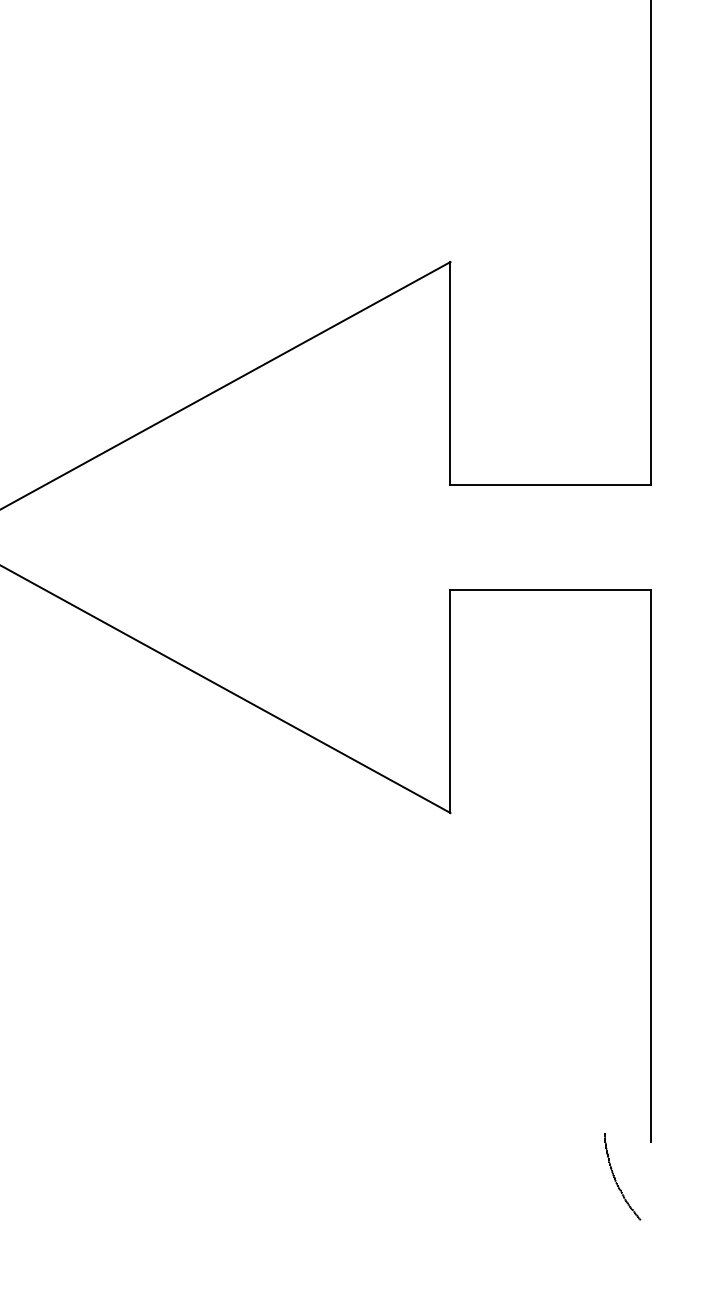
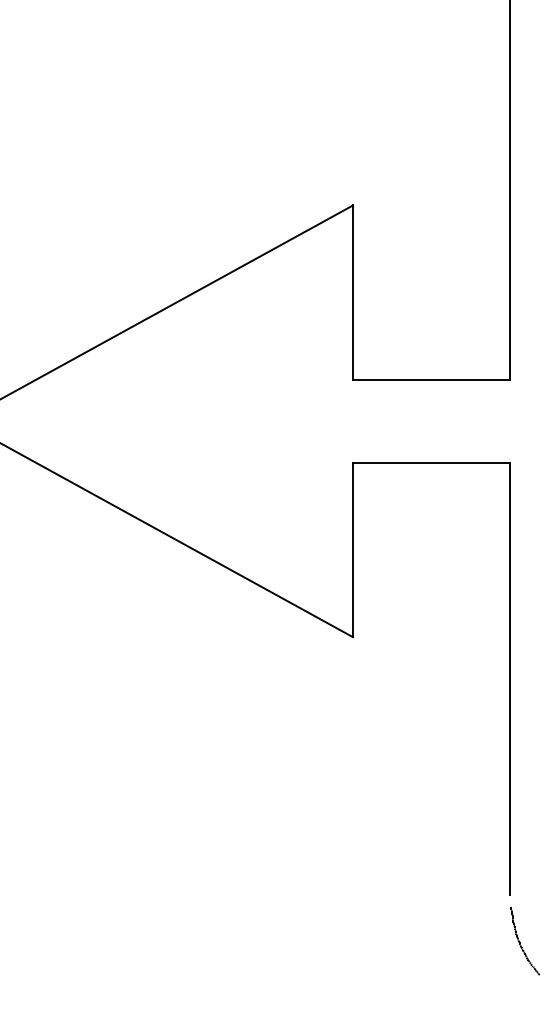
curve: (615, 1177) -> (519, 941), moved

